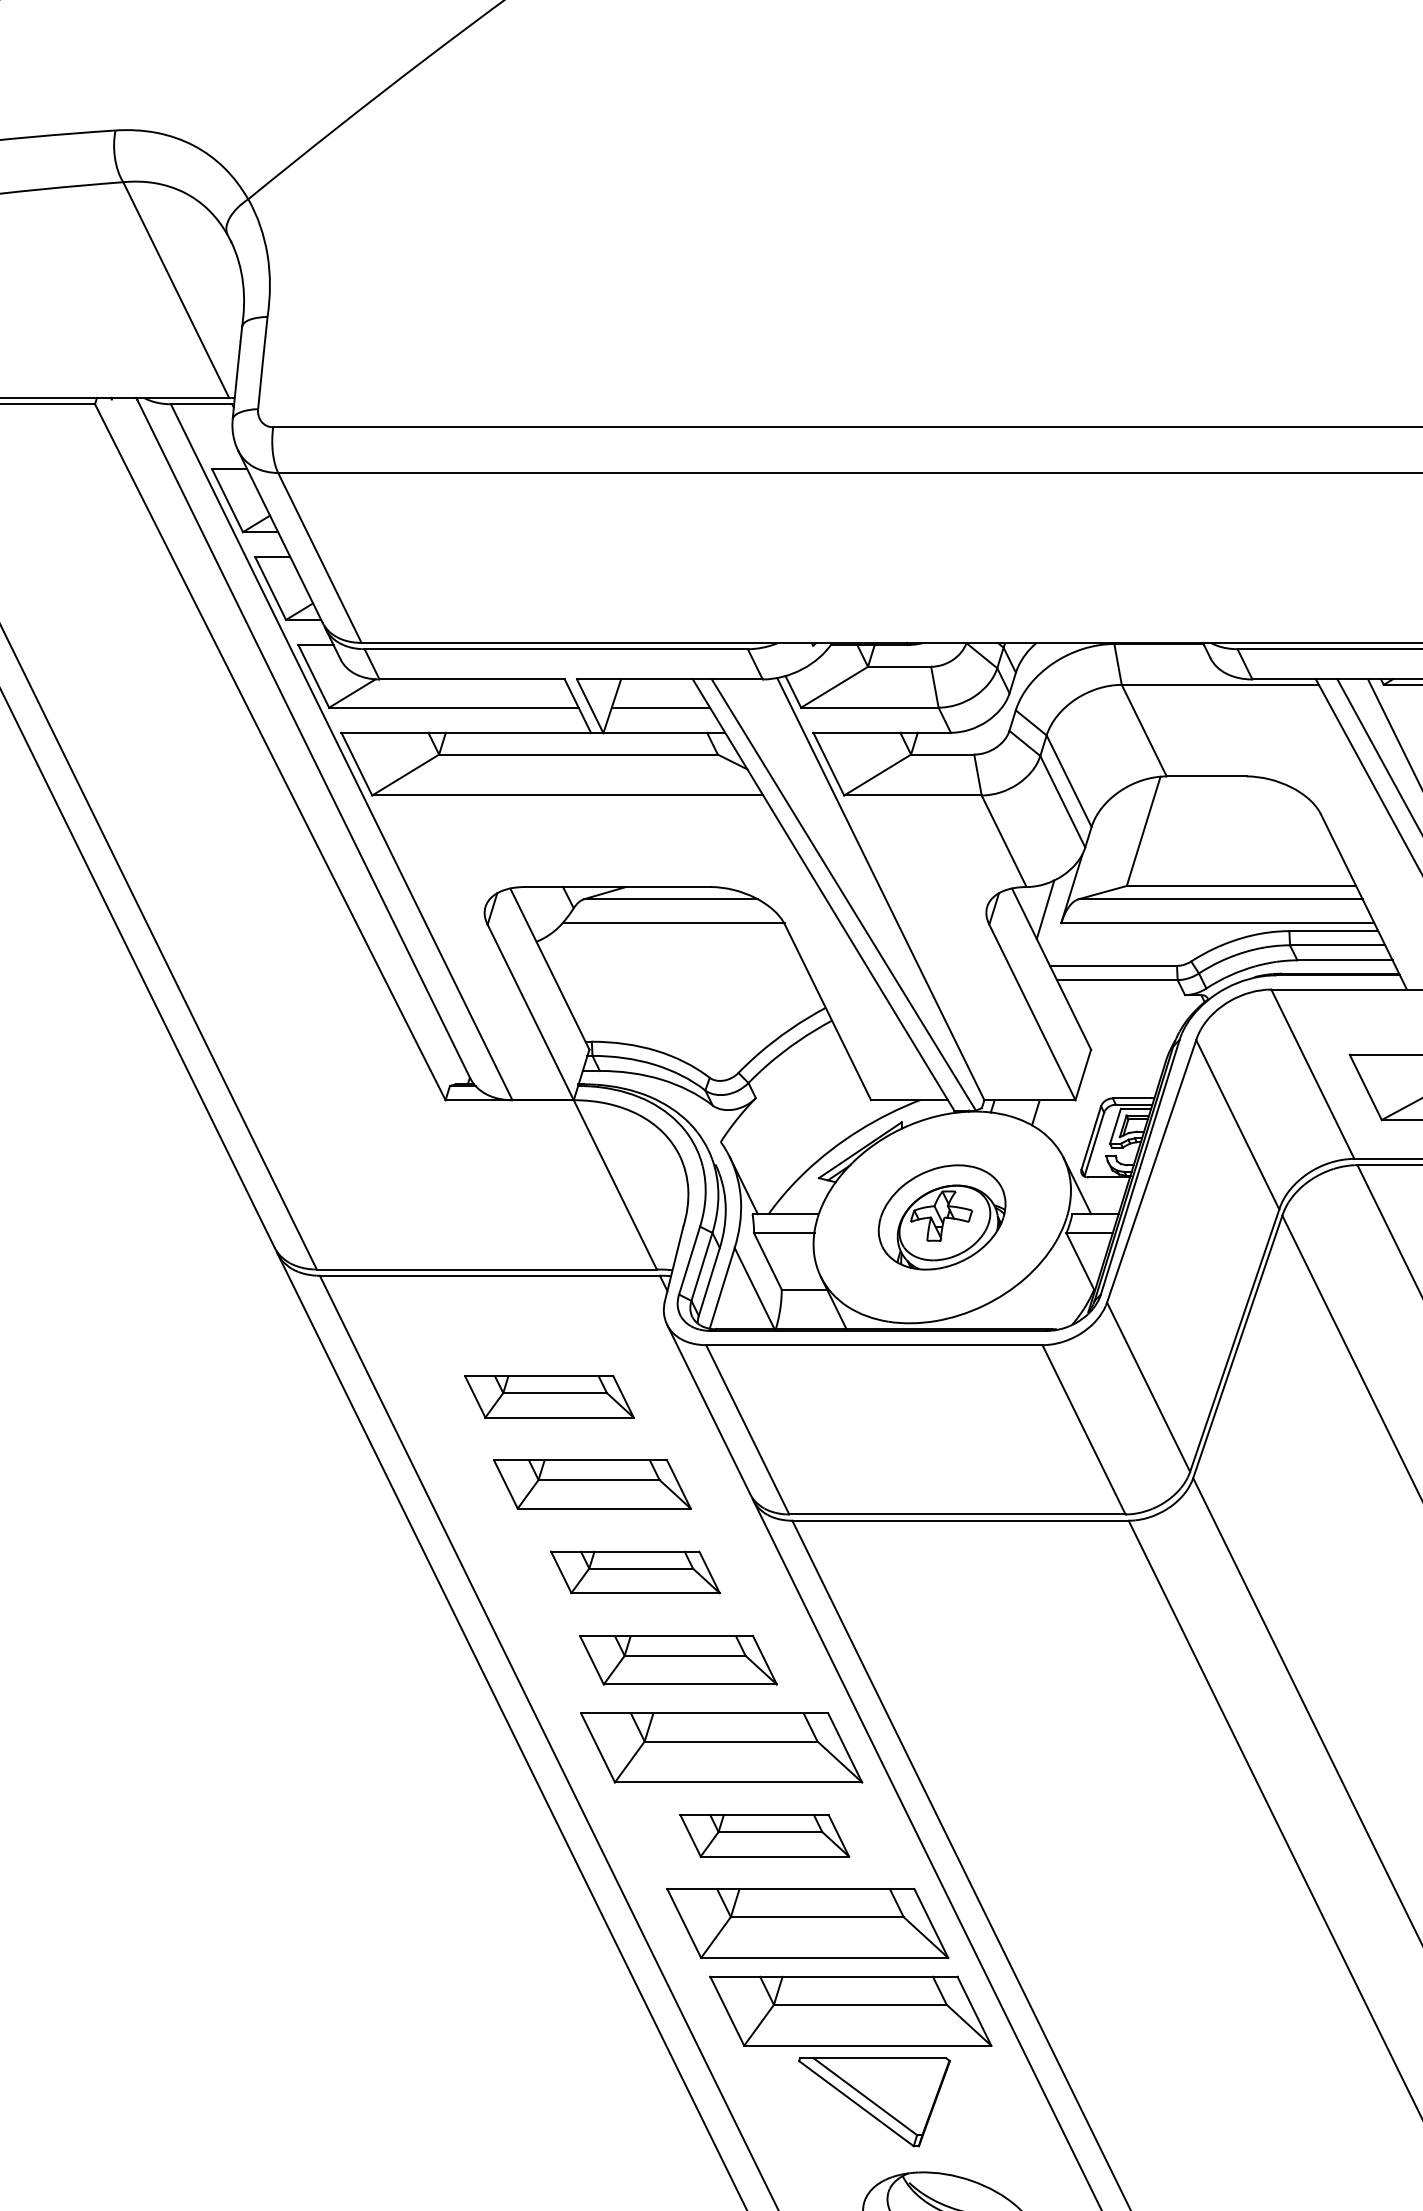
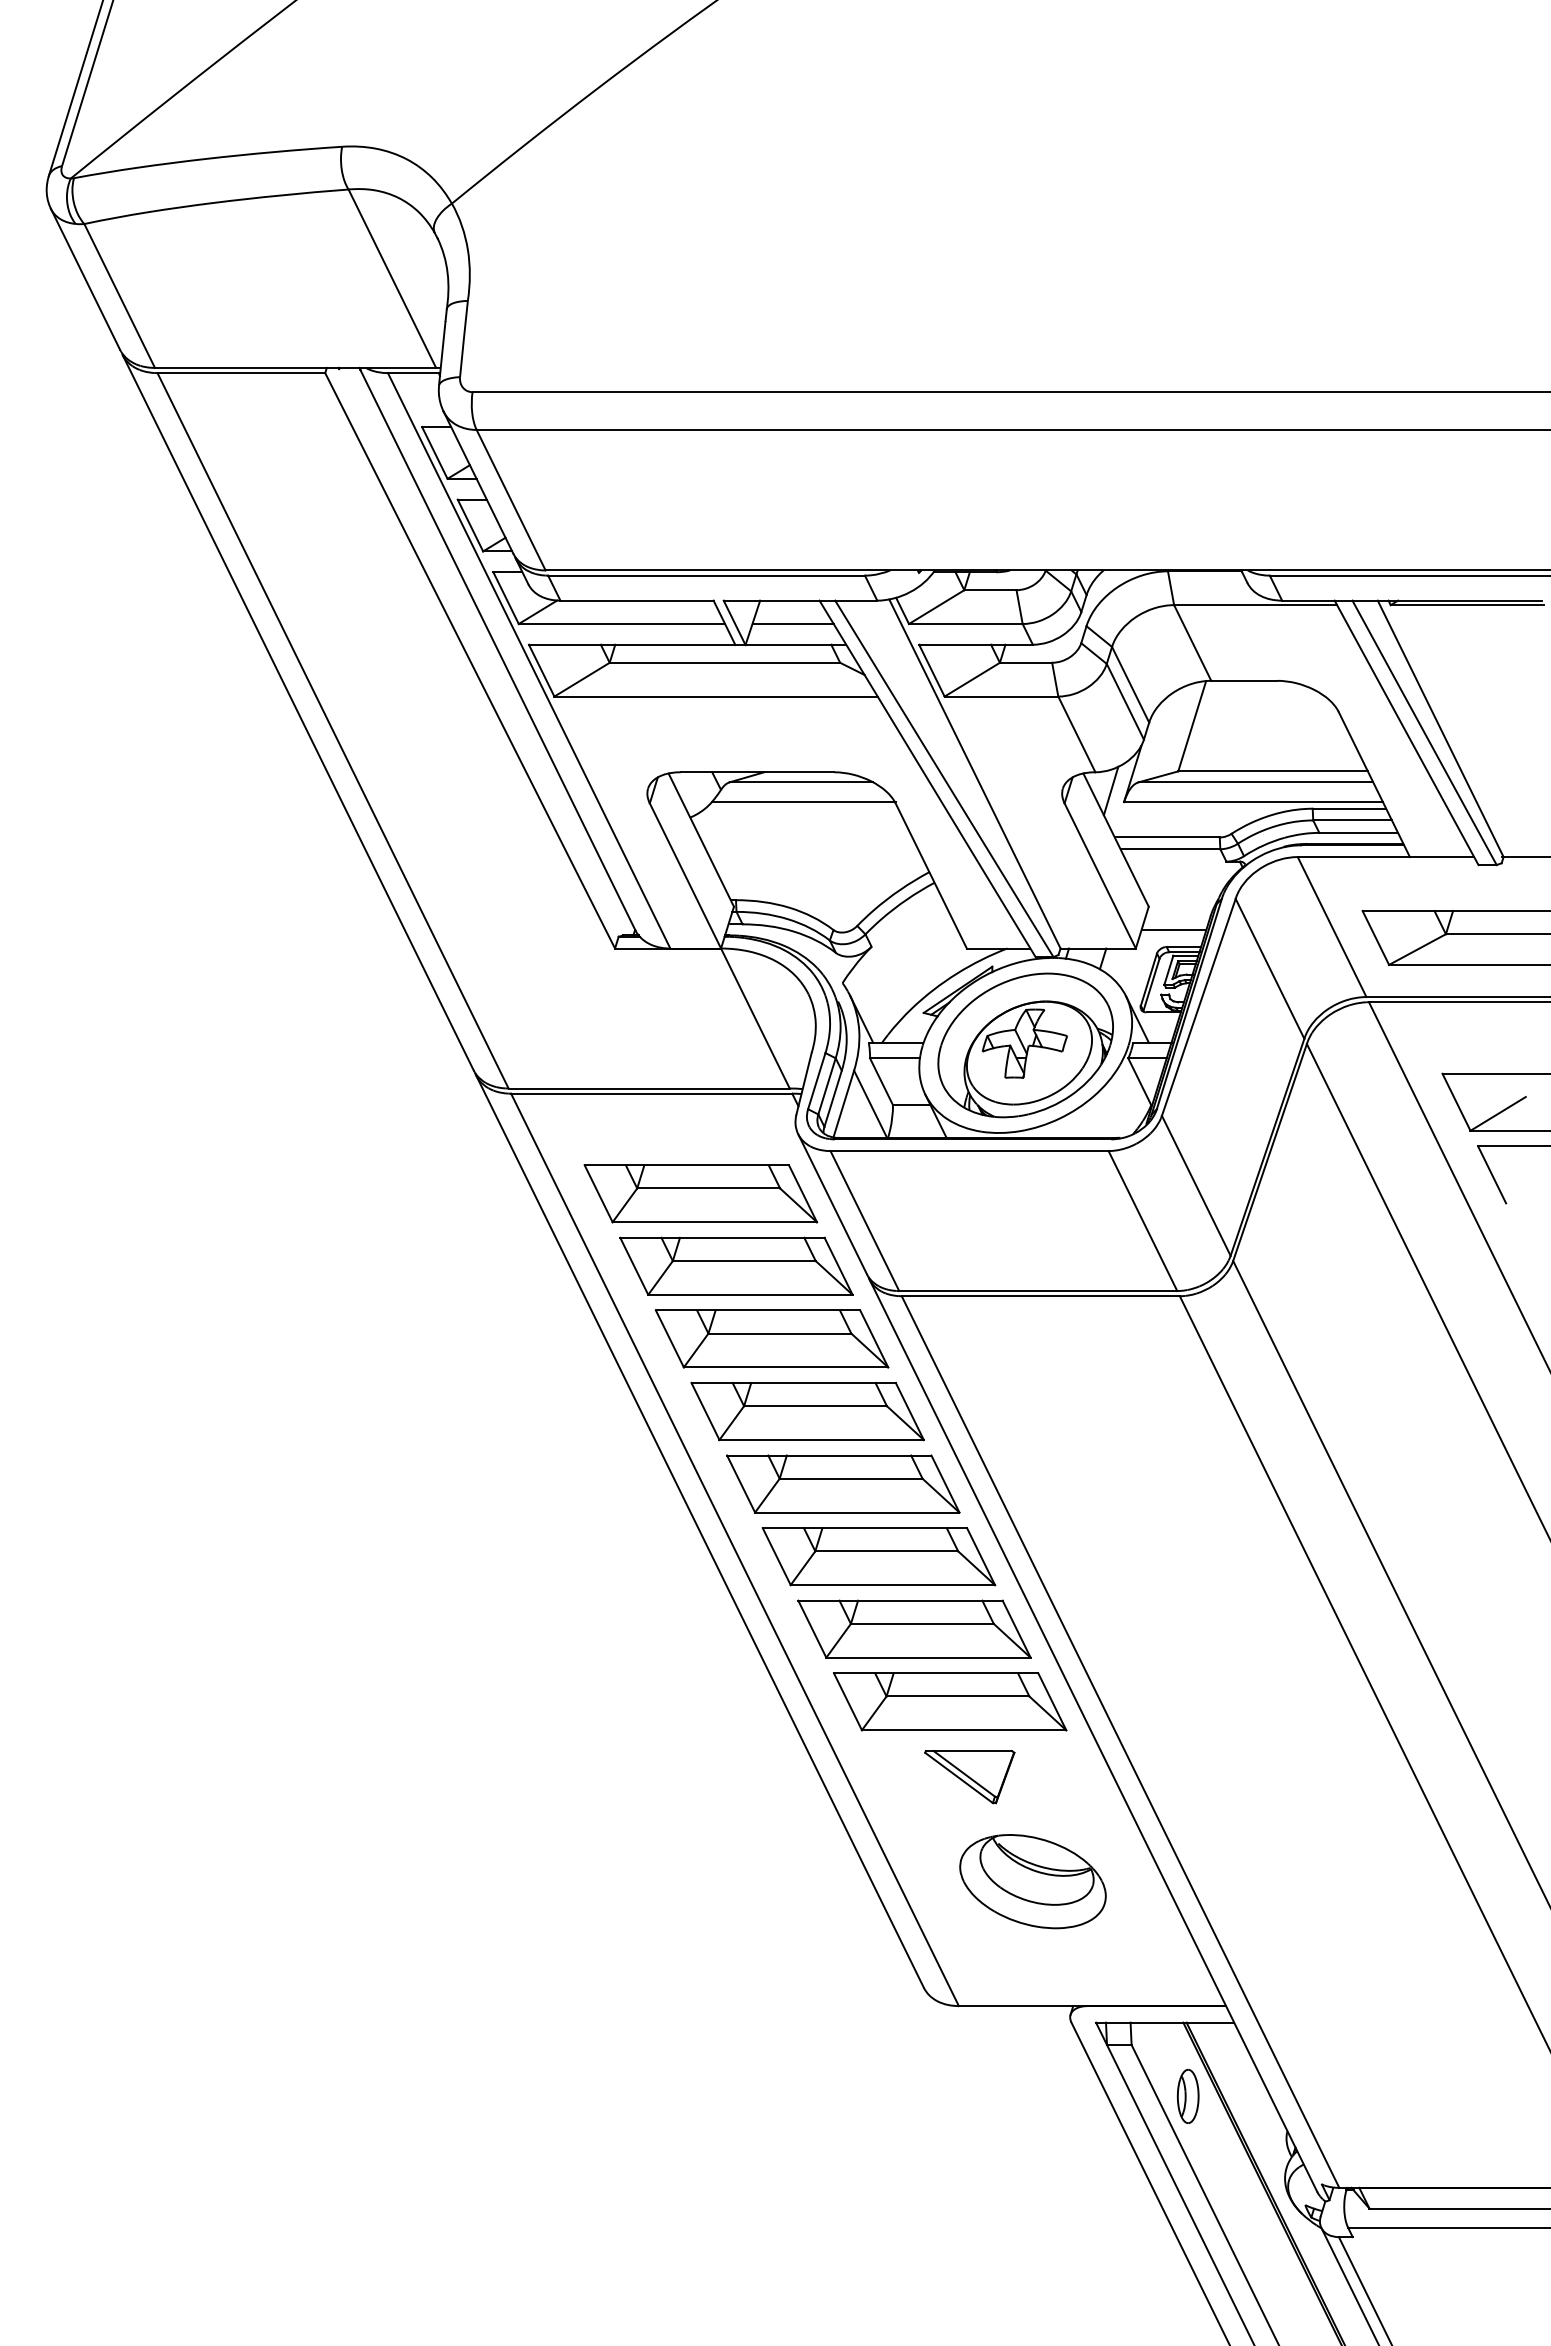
line: (1121, 1078) -> (1173, 930), added
part: (942, 1217) -> (1025, 1045), size x1.67
part: (548, 1396) -> (700, 1193), size x1.67
part: (592, 1483) -> (736, 1265), size x1.43
part: (634, 1571) -> (771, 1338), size x1.67
part: (678, 1660) -> (807, 1411), size x1.43
part: (764, 1835) -> (878, 1556), size x1.67
part: (874, 2102) -> (969, 1777), size x0.71

